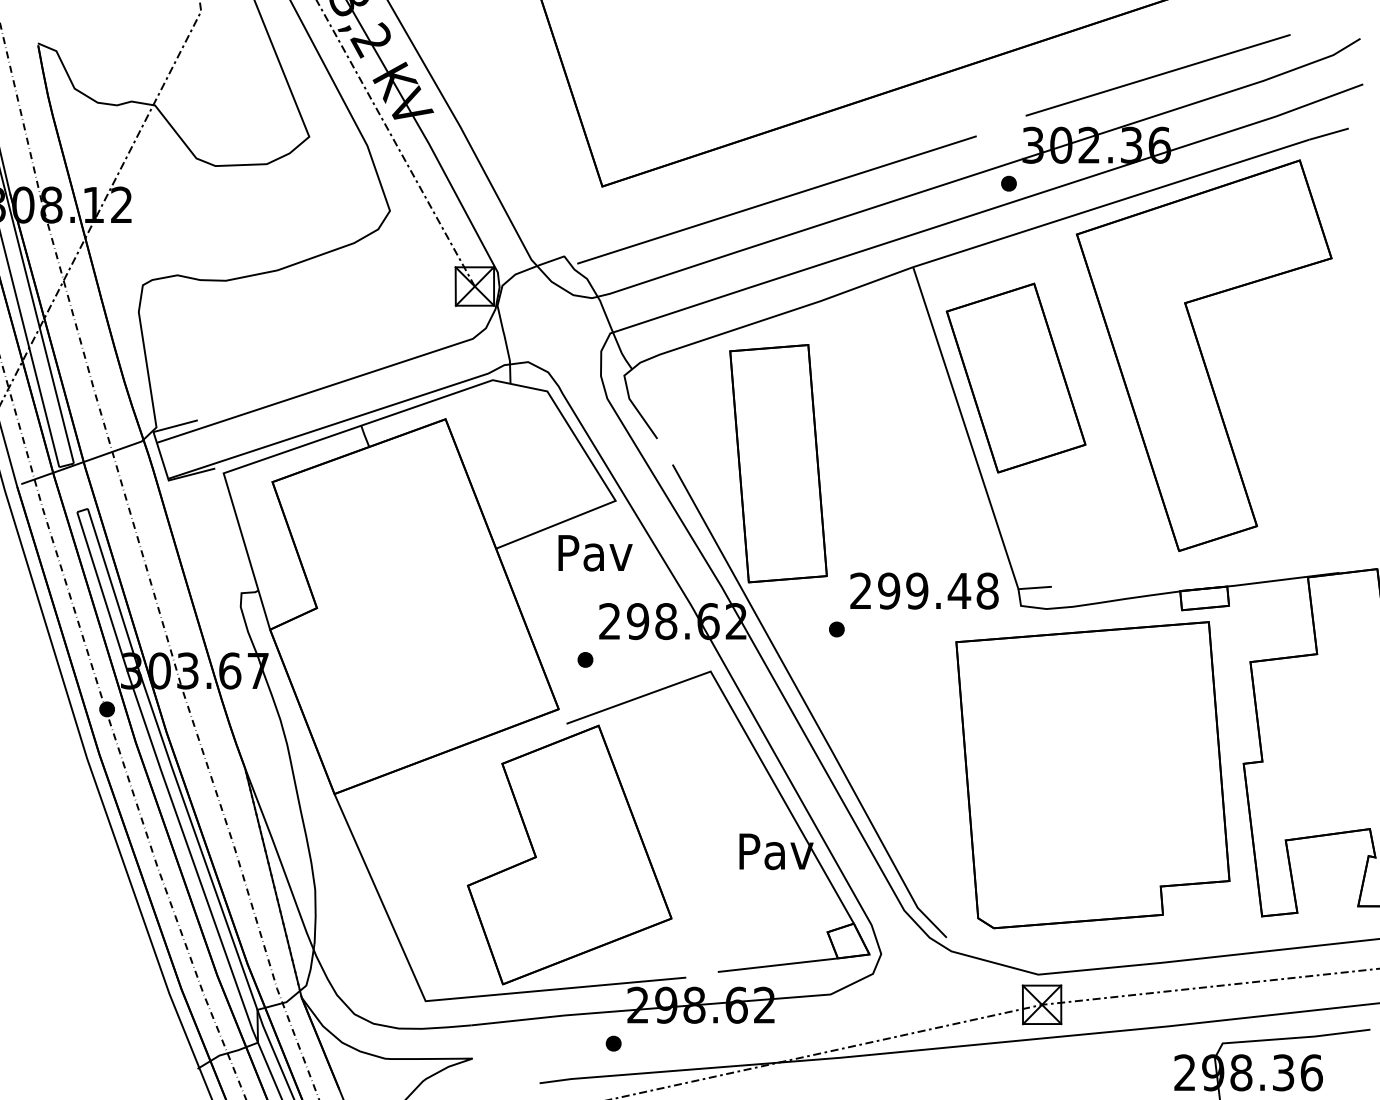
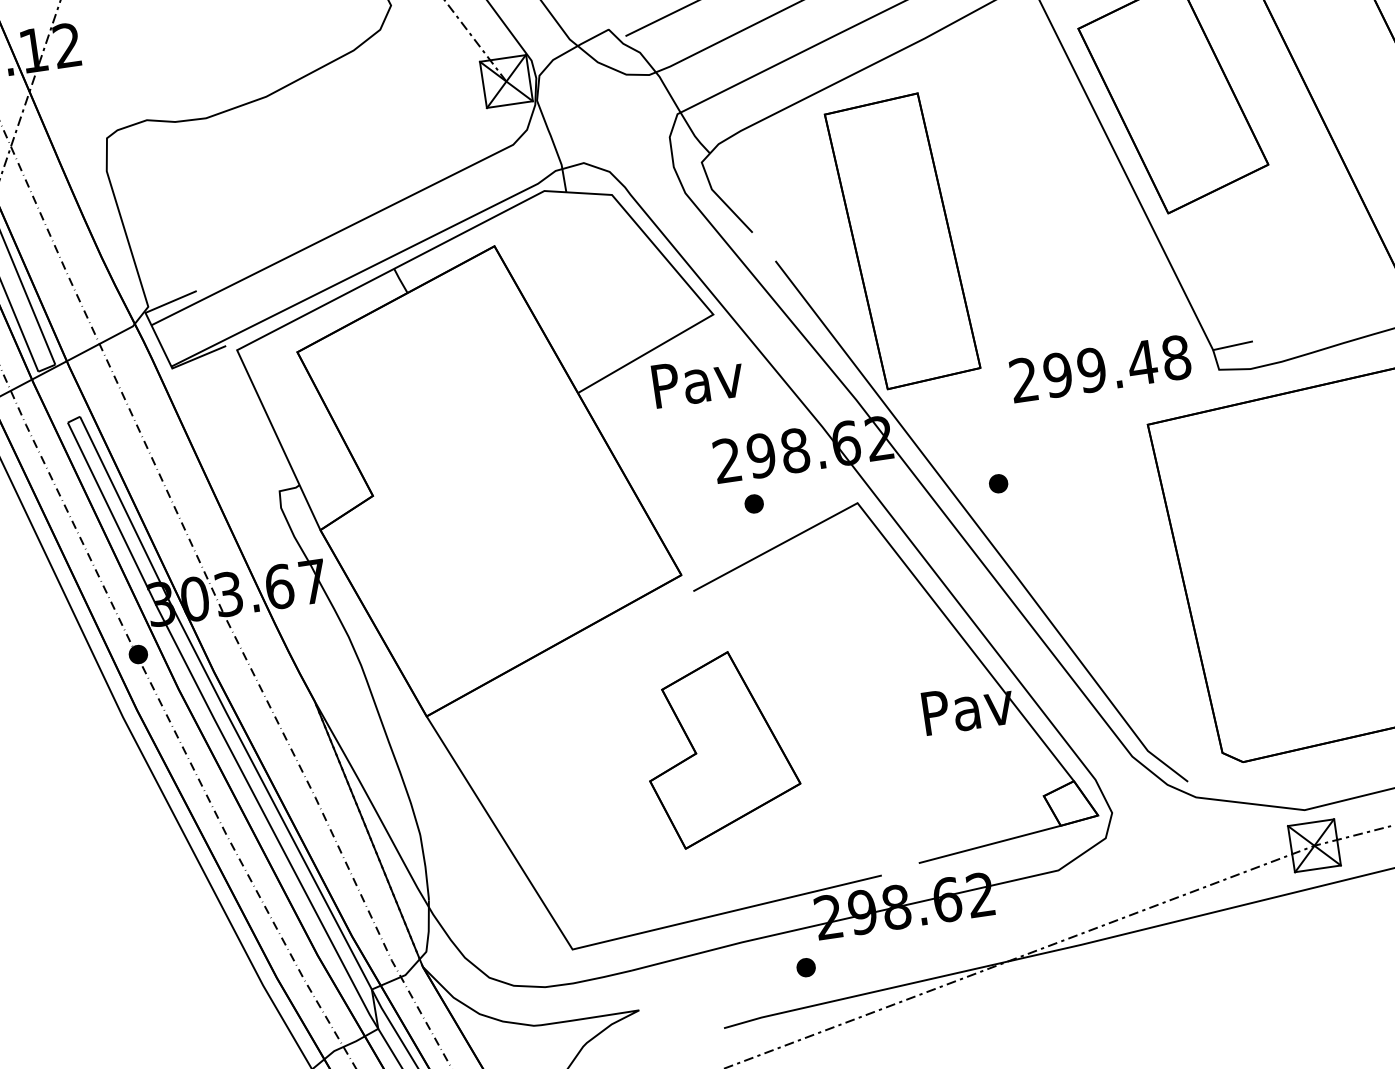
part: (836, 629) -> (998, 483), moved
part: (585, 659) -> (754, 503), moved
part: (569, 854) -> (719, 747), size x0.6

